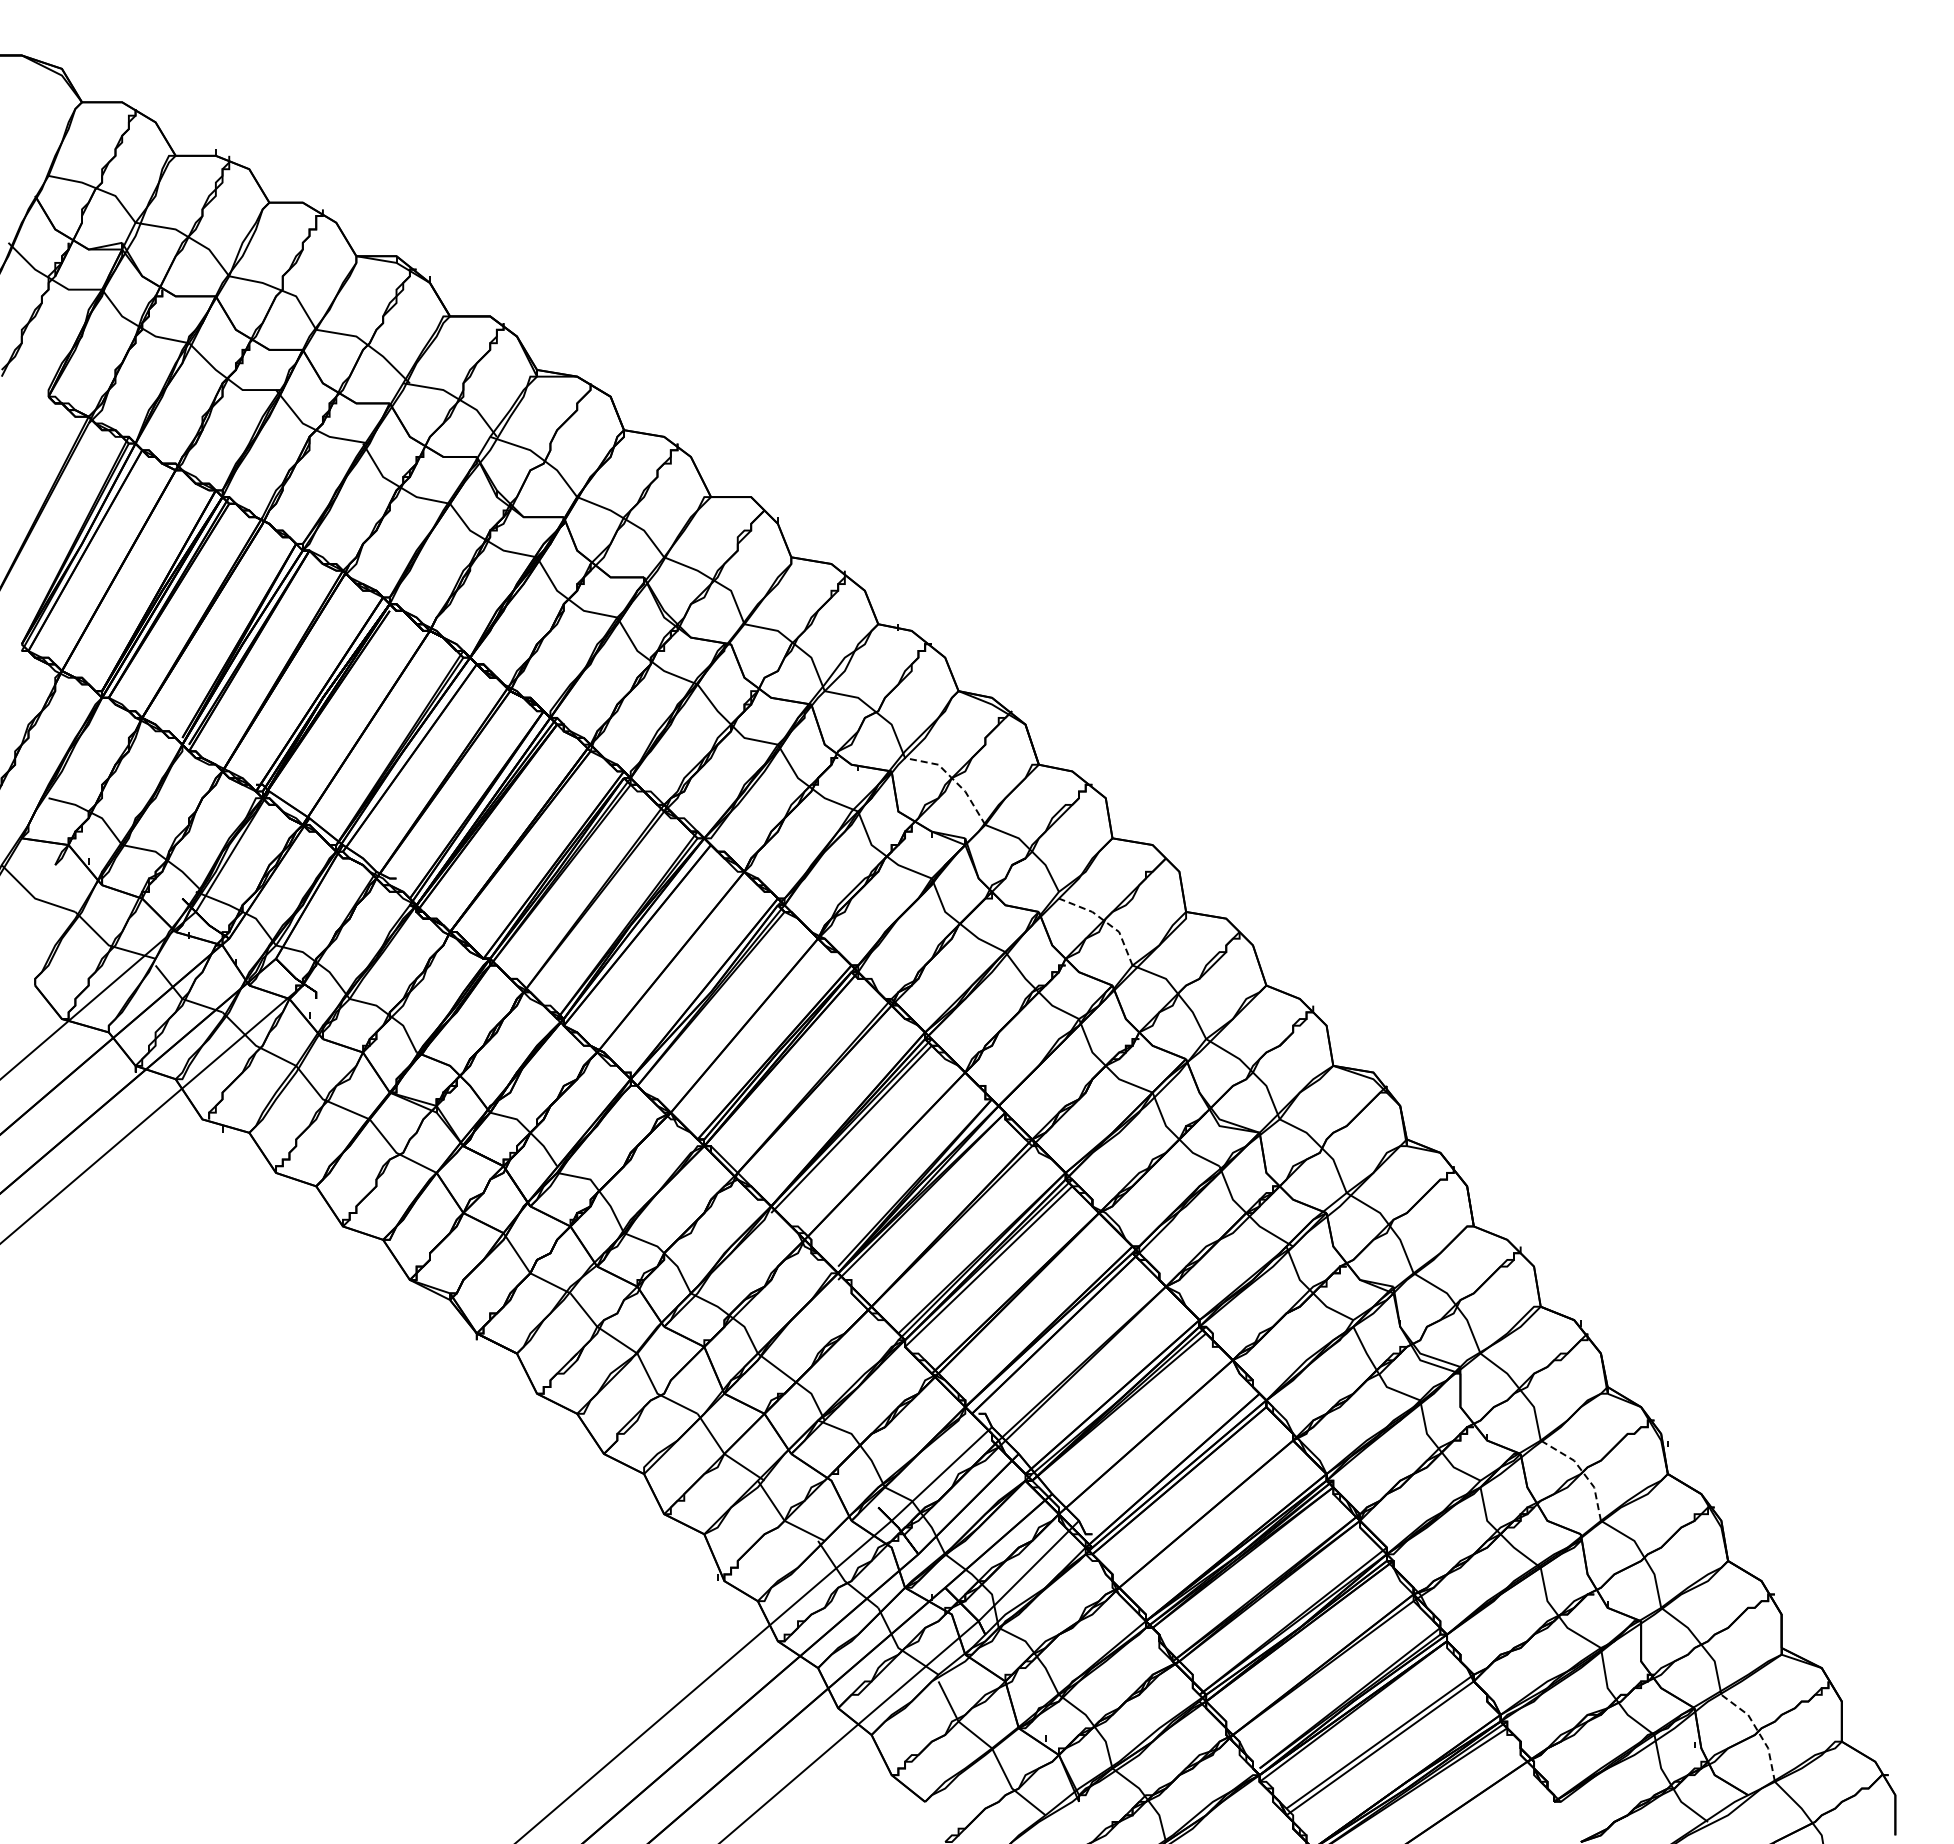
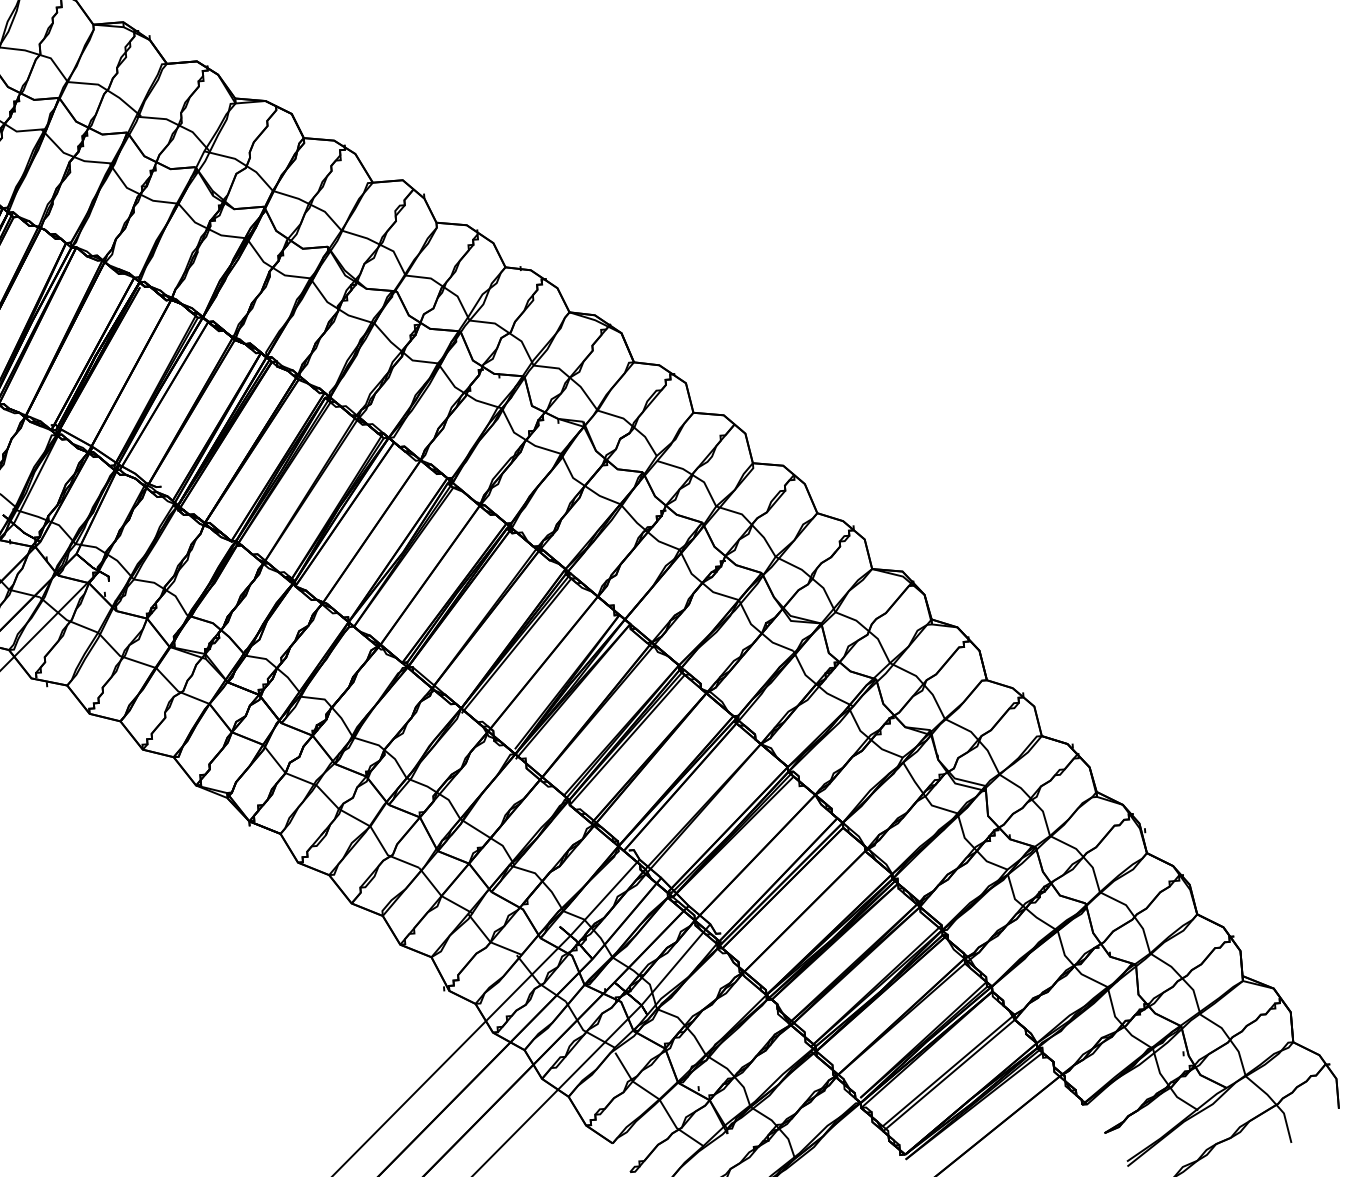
line: (953, 779) -> (571, 378), dashed -> solid
line: (1105, 921) -> (693, 475), dashed -> solid
line: (1582, 1471) -> (1083, 856), dashed -> solid
line: (1758, 1731) -> (1230, 1039), dashed -> solid

